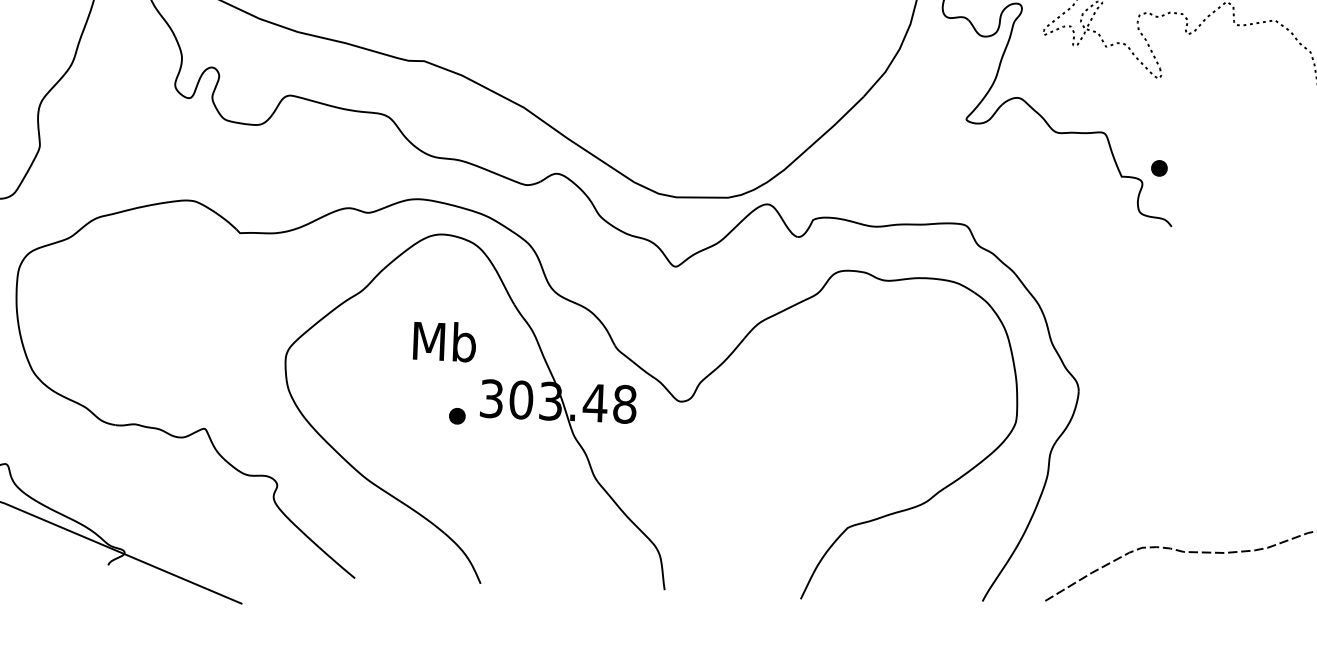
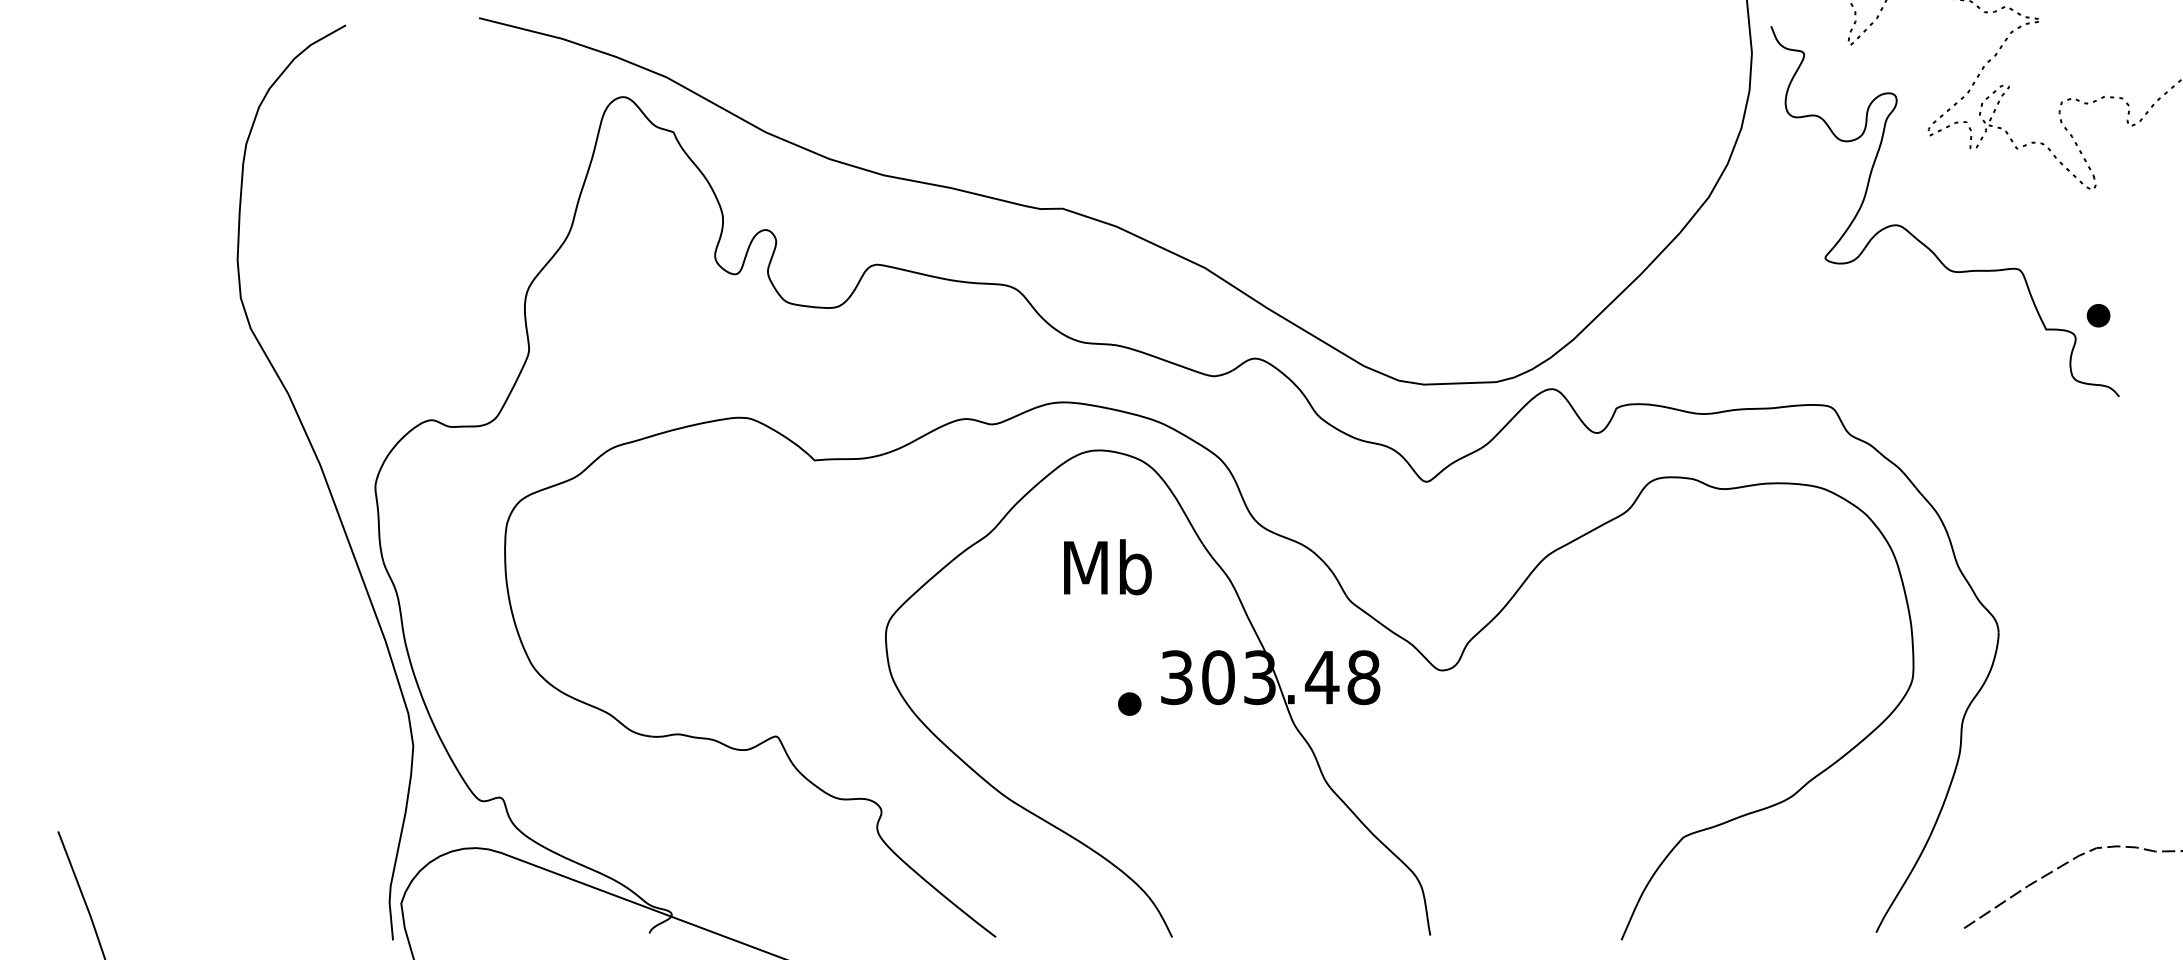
text: (444, 341) -> (1107, 567), moved

